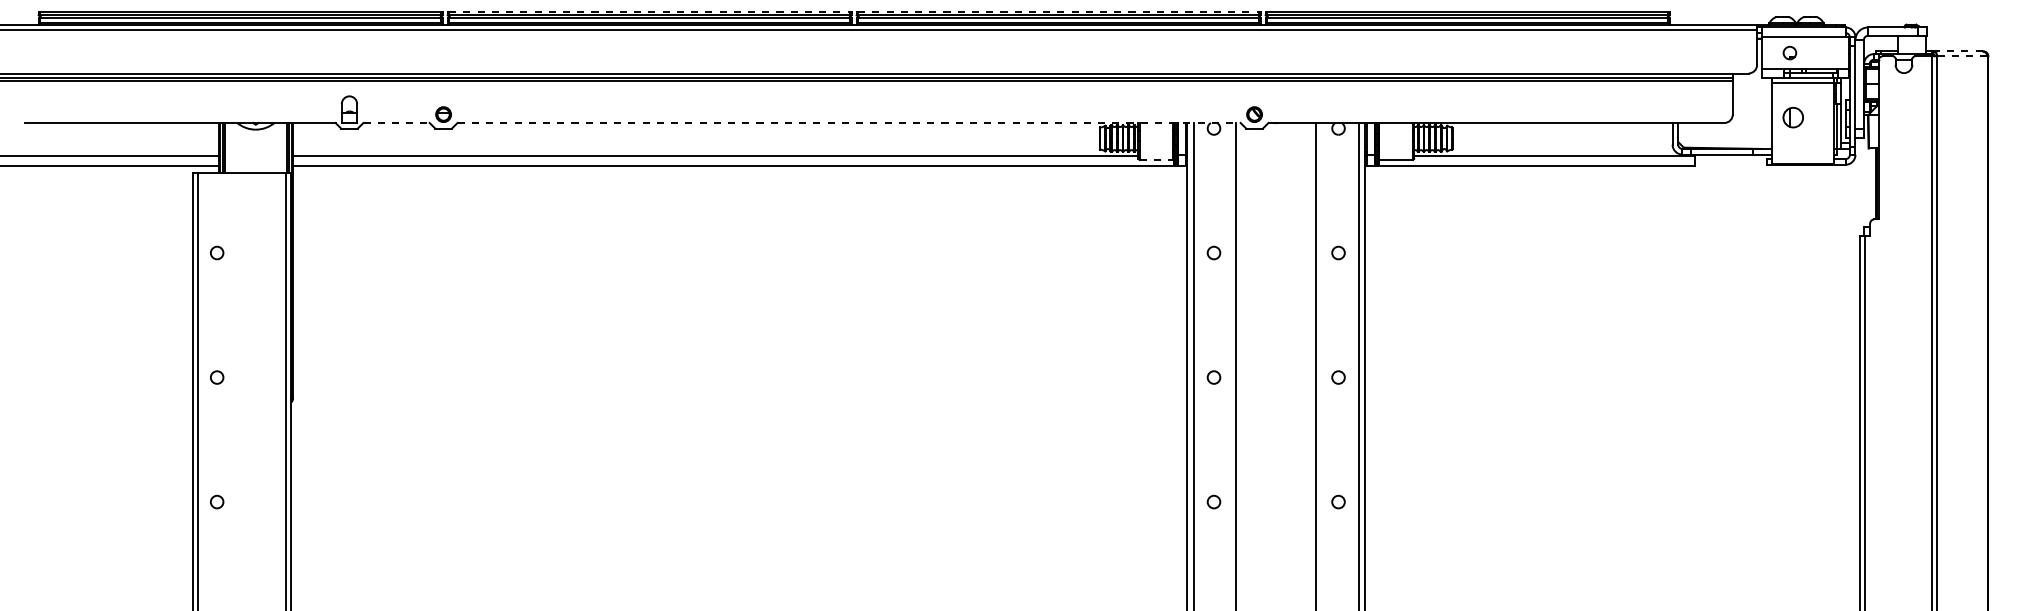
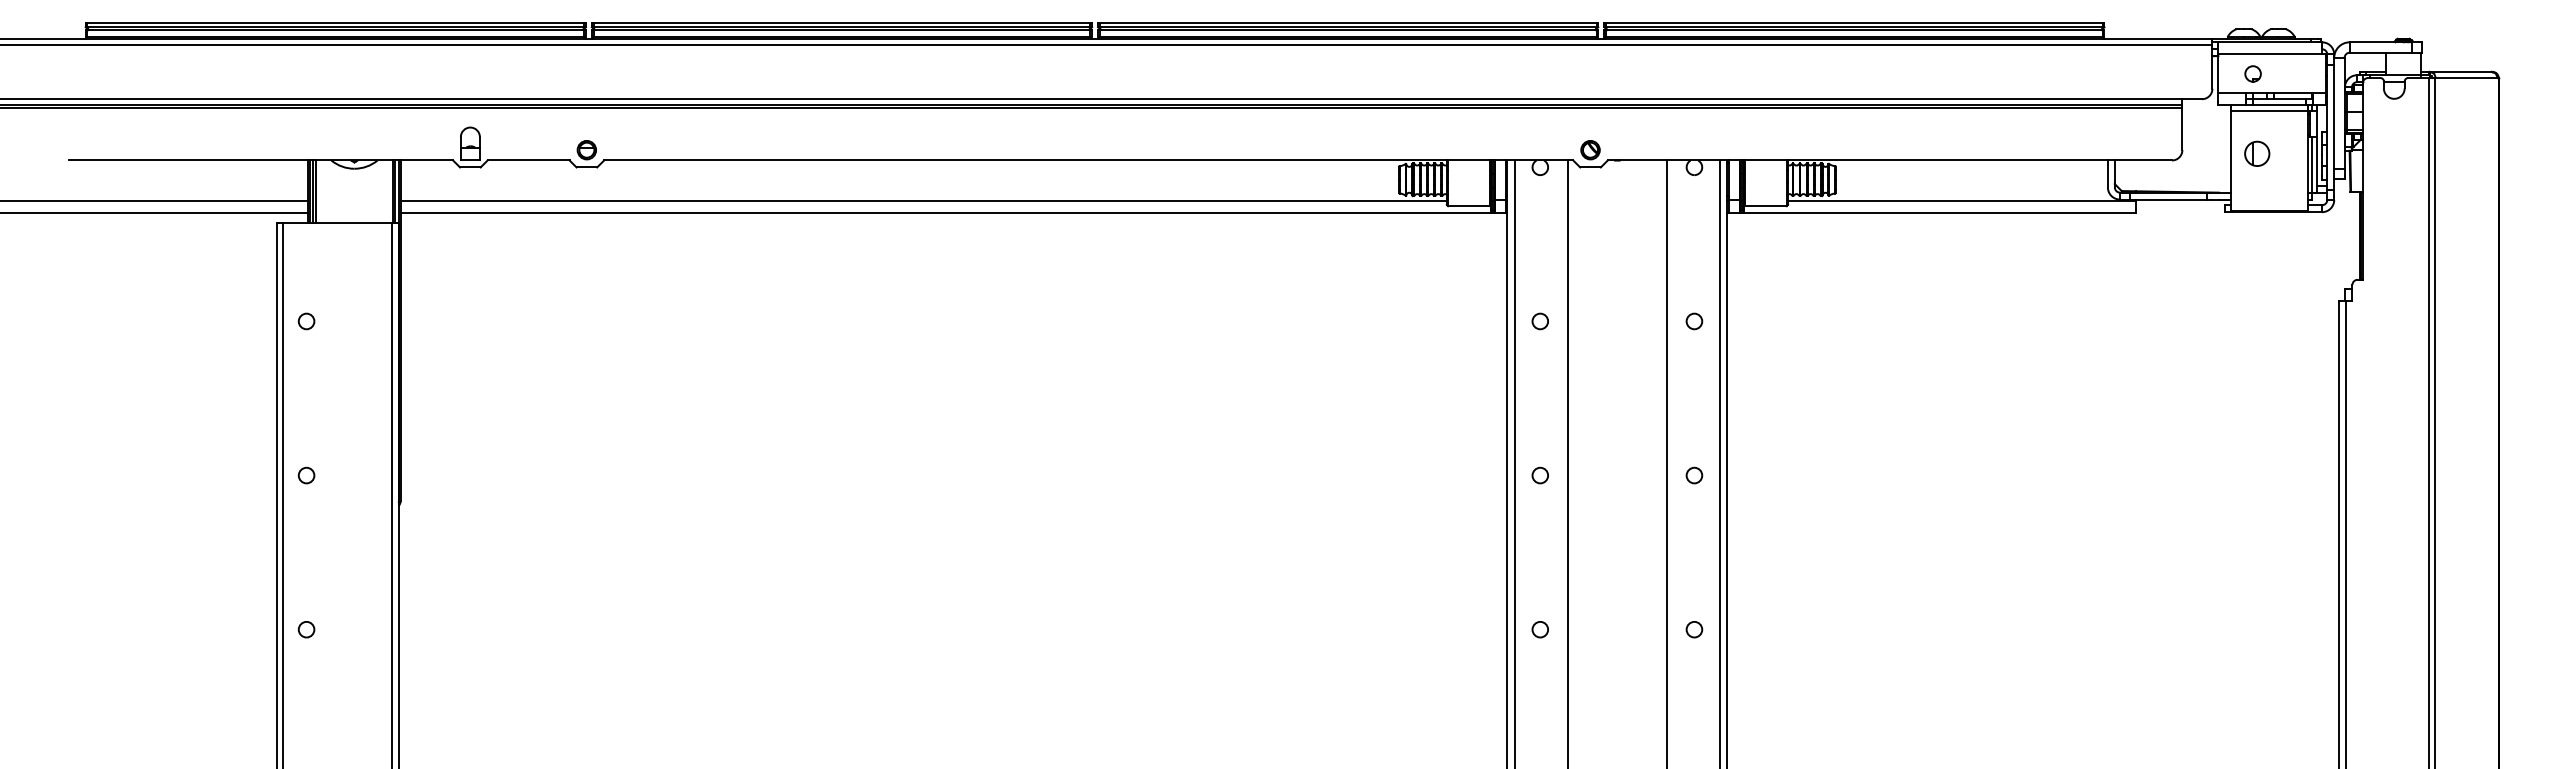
line: (650, 11) -> (842, 22), dashed -> solid
line: (1059, 11) -> (1348, 22), dashed -> solid
line: (1957, 51) -> (2460, 71), dashed -> solid
line: (1962, 56) -> (2466, 78), dashed -> solid
line: (396, 122) -> (528, 160), dashed -> solid
line: (848, 122) -> (1088, 160), dashed -> solid
line: (1156, 160) -> (1469, 206), dashed -> solid

